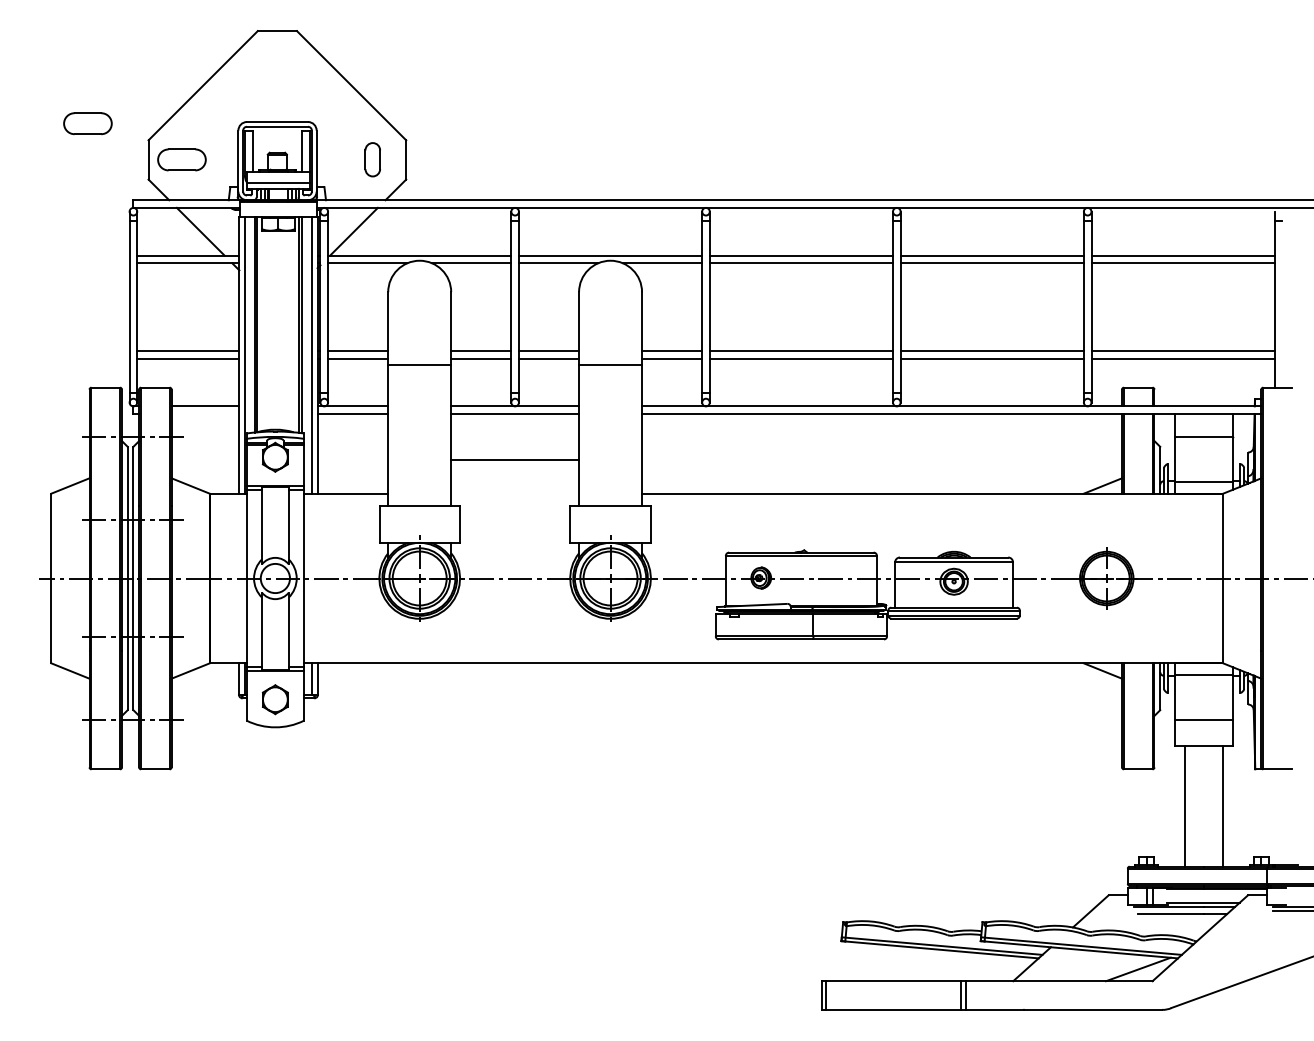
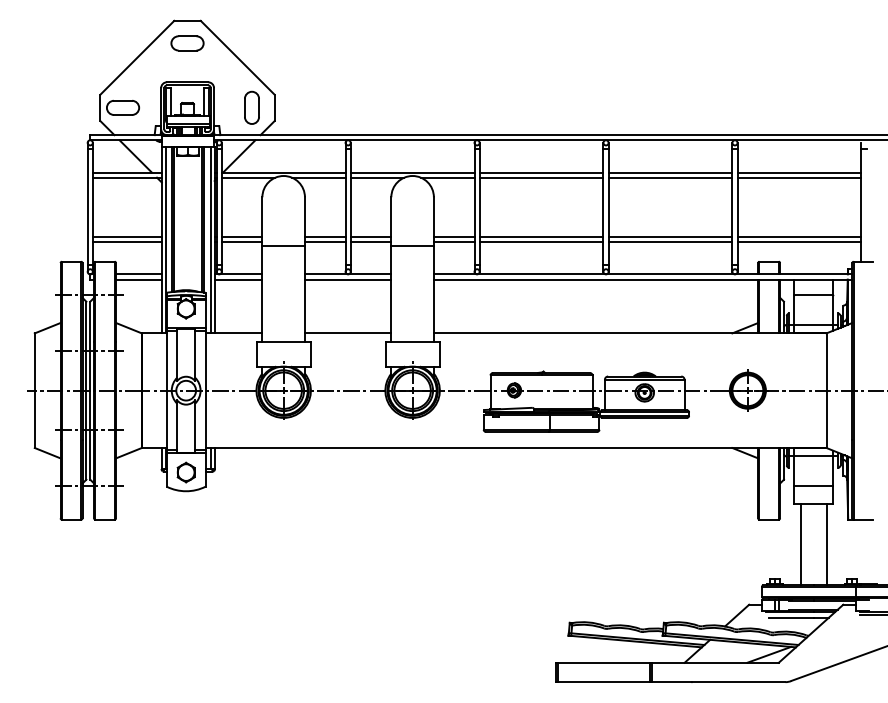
part: (87, 123) -> (187, 43), moved
part: (372, 159) -> (251, 107), size x1.43
line: (204, 413) -> (138, 279), added
line: (514, 459) -> (347, 333), moved

